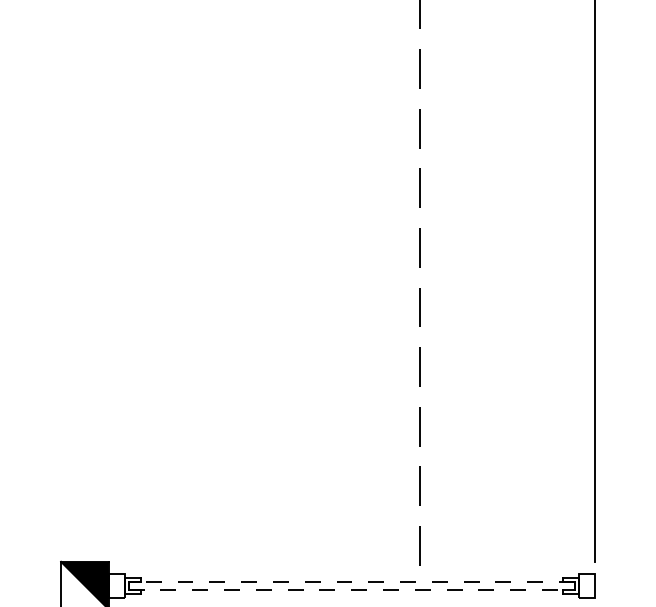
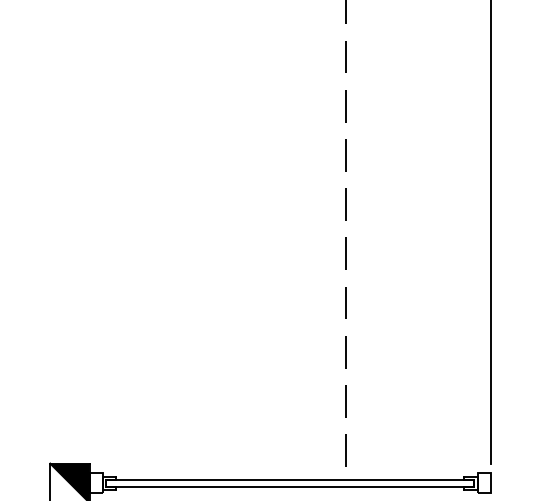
line: (351, 581) -> (289, 479), dashed -> solid
line: (352, 589) -> (290, 486), dashed -> solid

